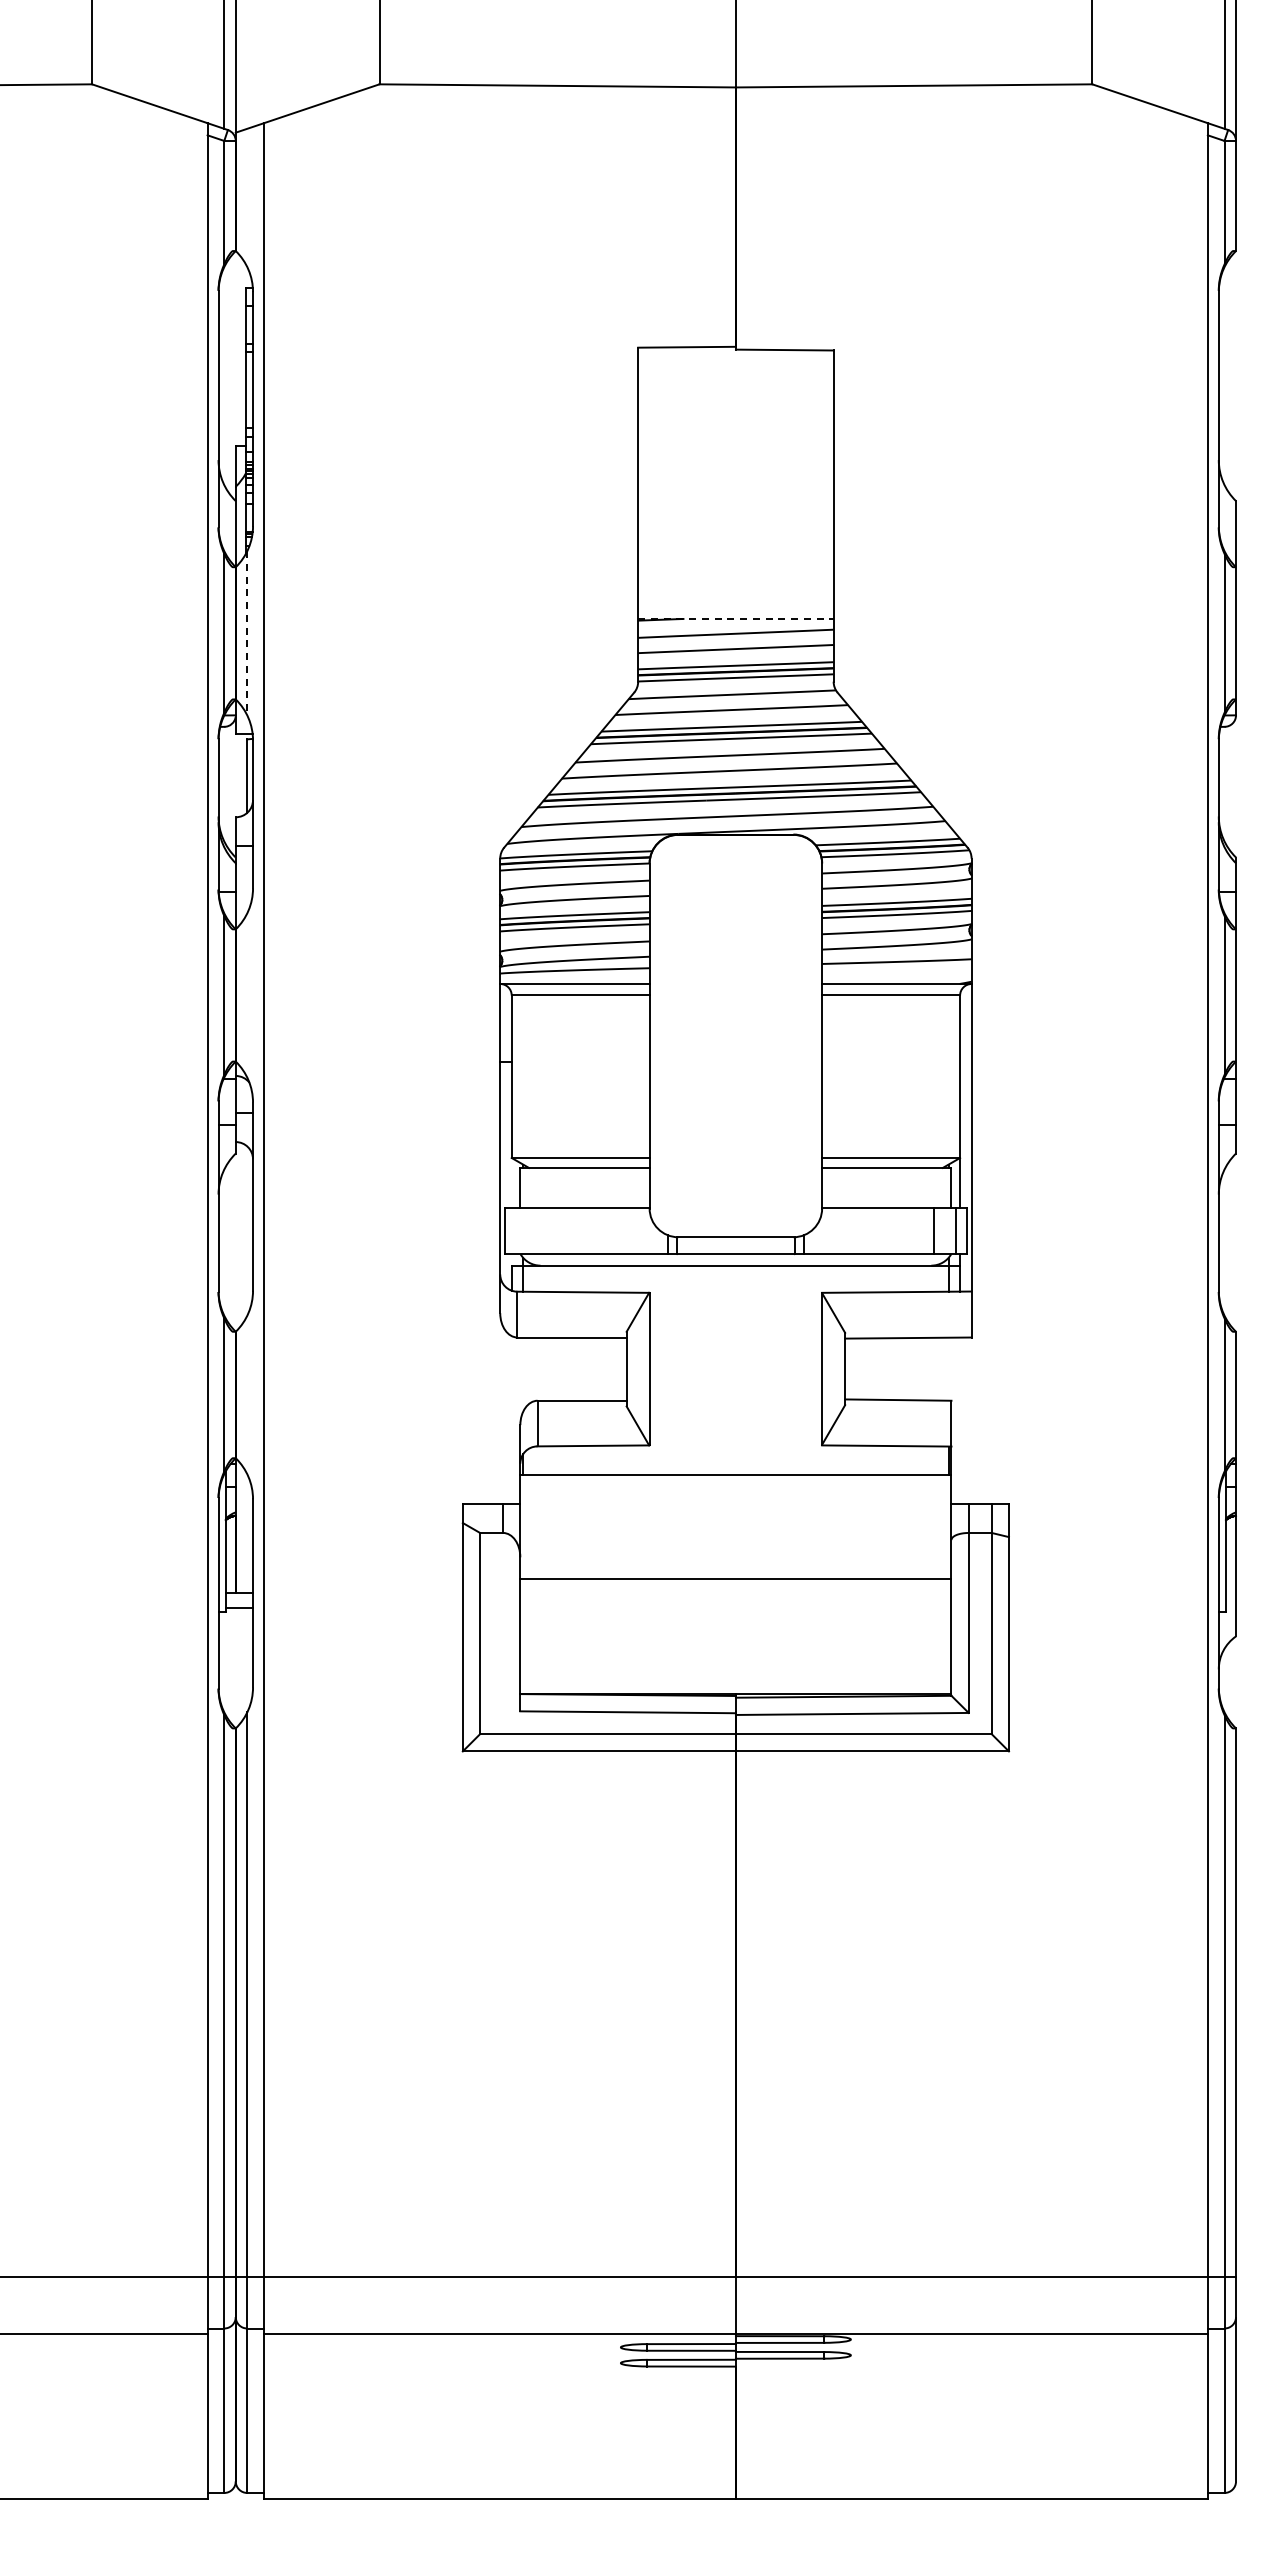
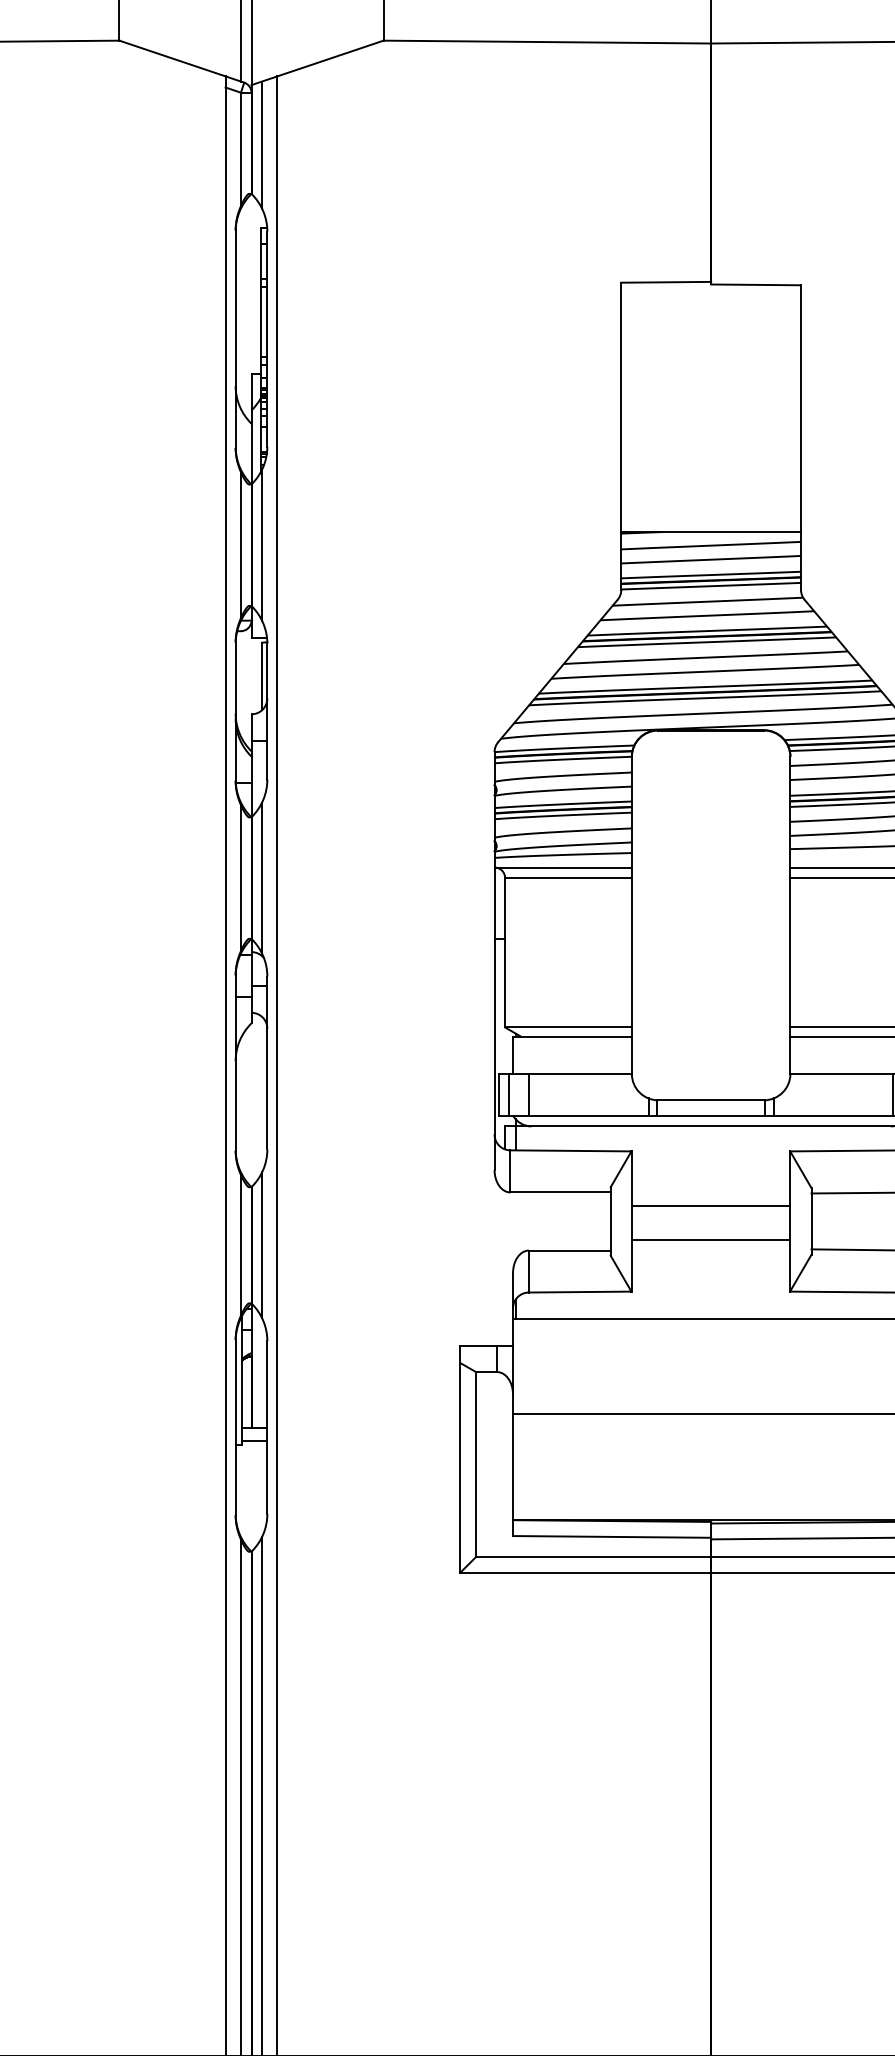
line: (247, 197) -> (262, 144), added
line: (735, 618) -> (710, 531), dashed -> solid
line: (247, 633) -> (262, 545), dashed -> solid
line: (247, 995) -> (262, 878), added
line: (516, 1231) -> (509, 1095), added
line: (537, 1231) -> (528, 1095), added
line: (735, 1351) -> (710, 1205), added
line: (735, 1389) -> (710, 1240), added
line: (247, 1394) -> (262, 1244), added

